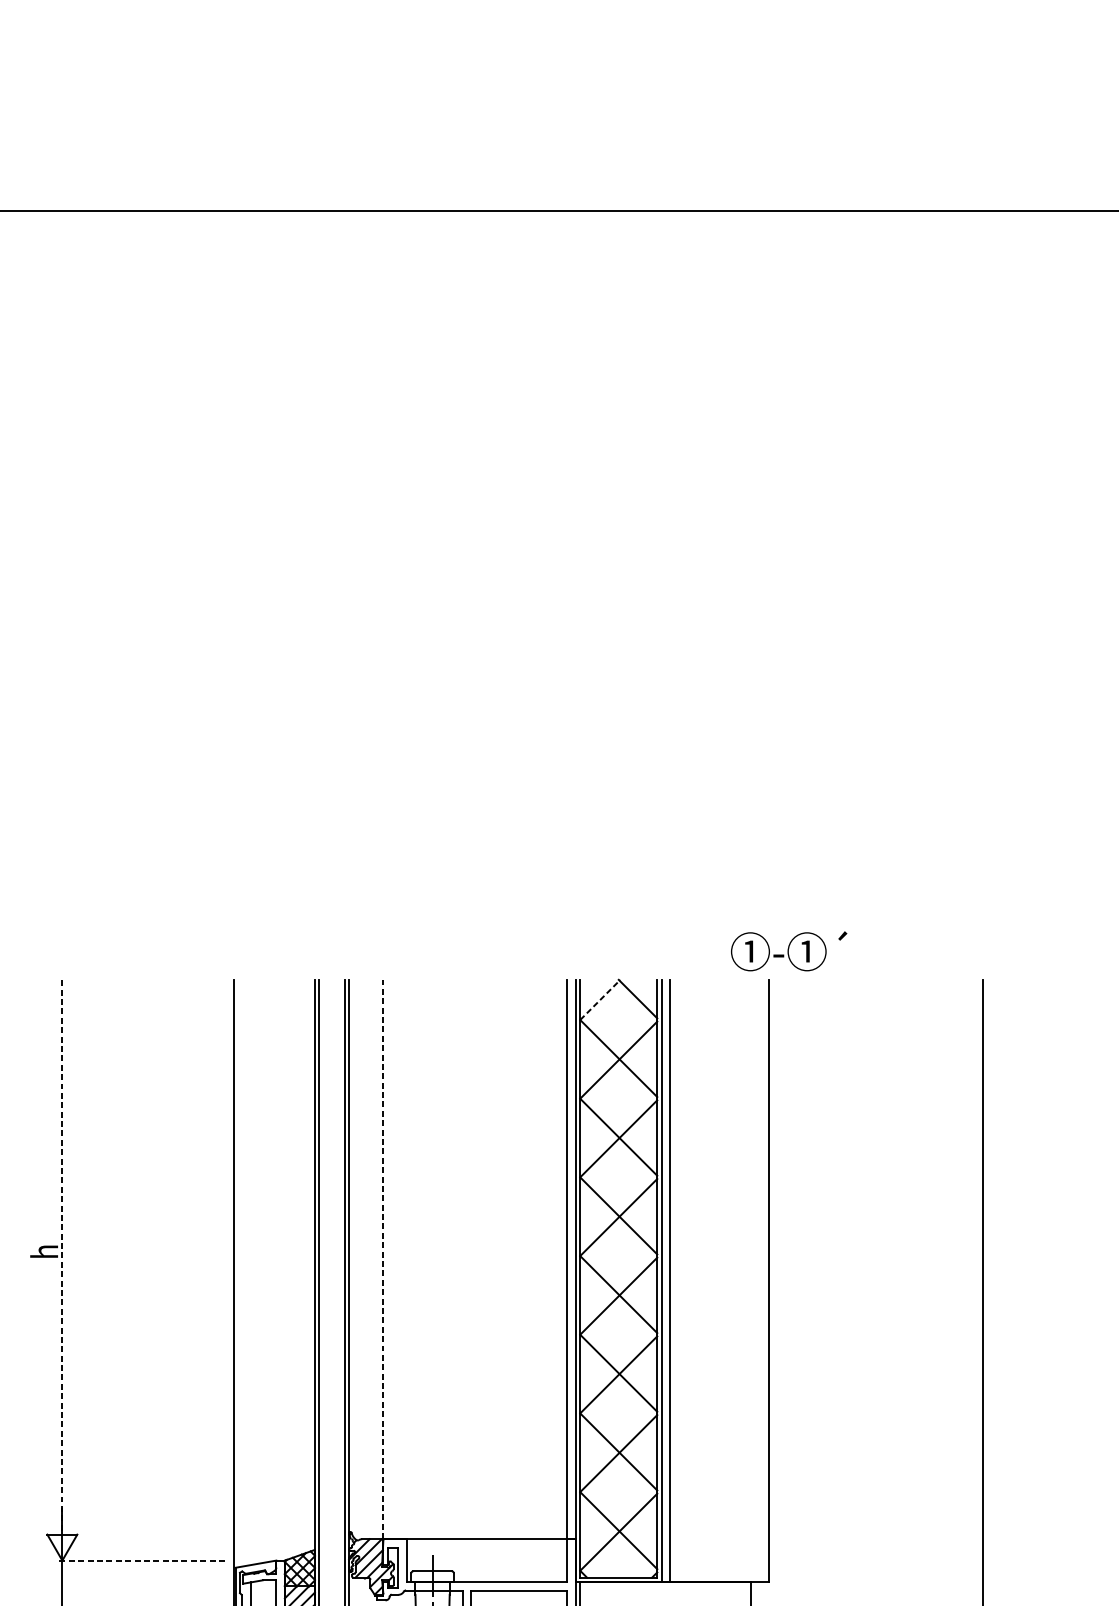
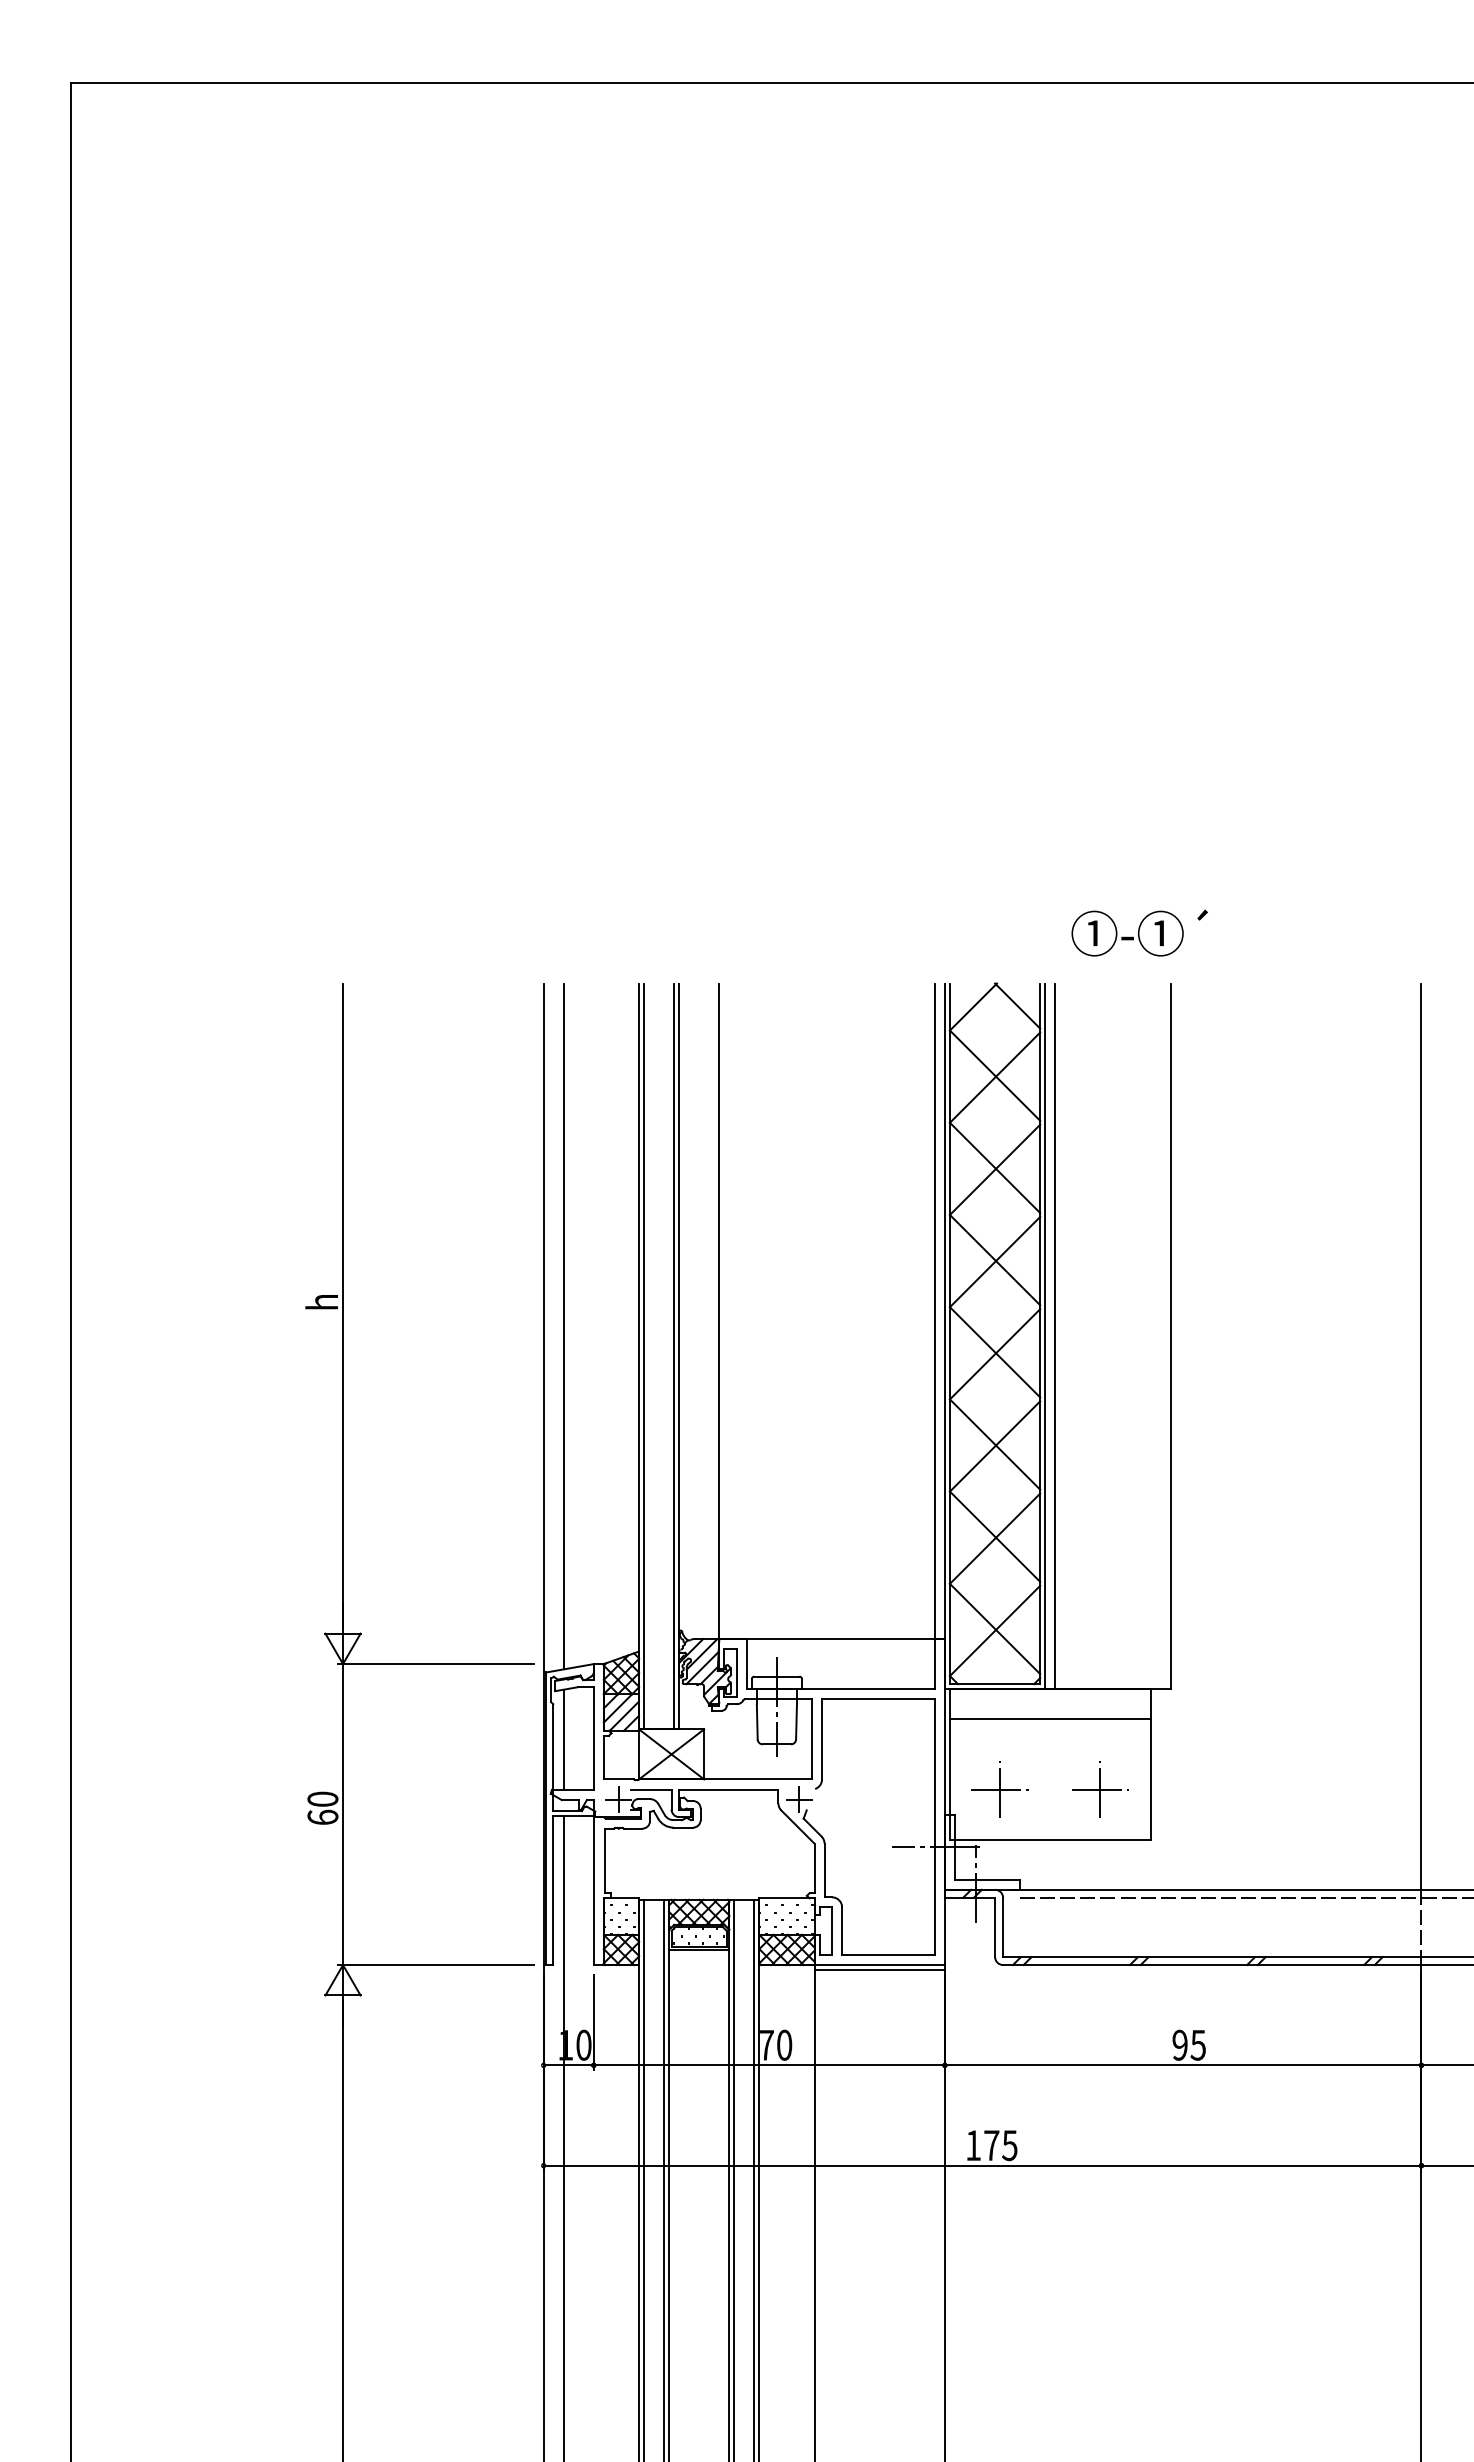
text: (788, 950) -> (1139, 932), moved
line: (600, 999) -> (973, 1006), dashed -> solid
line: (62, 1255) -> (343, 1306), dashed -> solid
line: (383, 1259) -> (719, 1311), dashed -> solid
line: (250, 1272) -> (563, 1326), added
line: (141, 1560) -> (435, 1664), dashed -> solid

